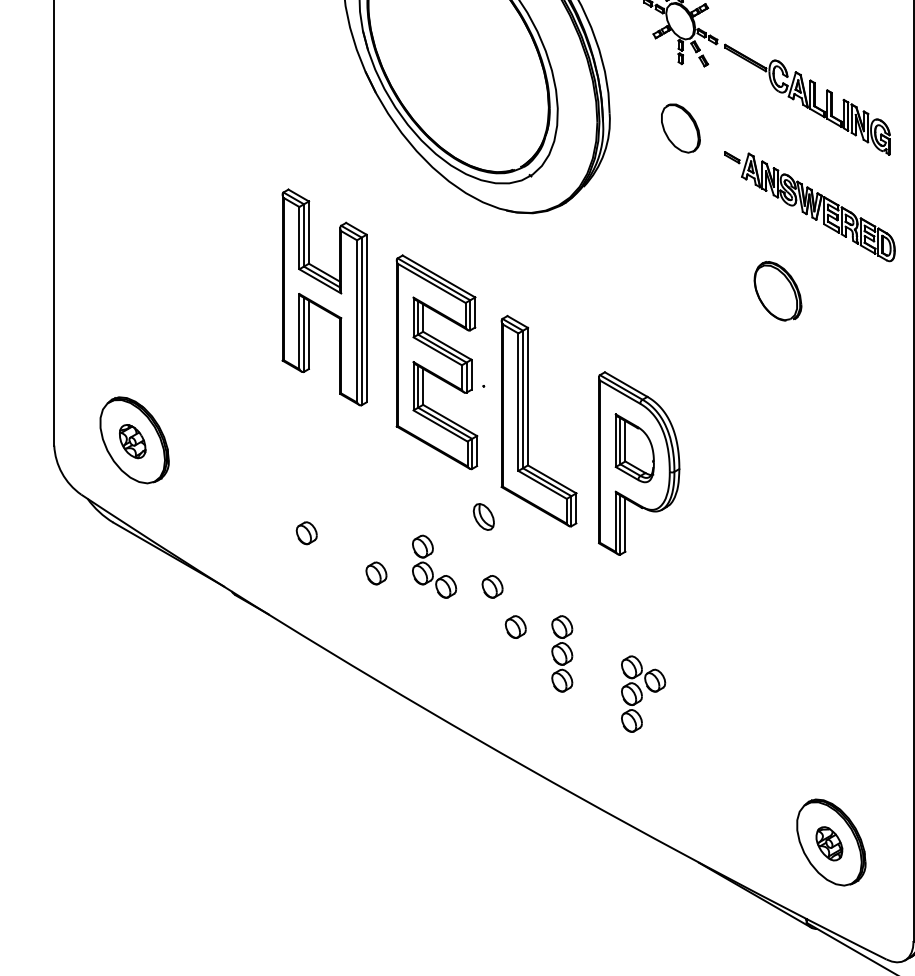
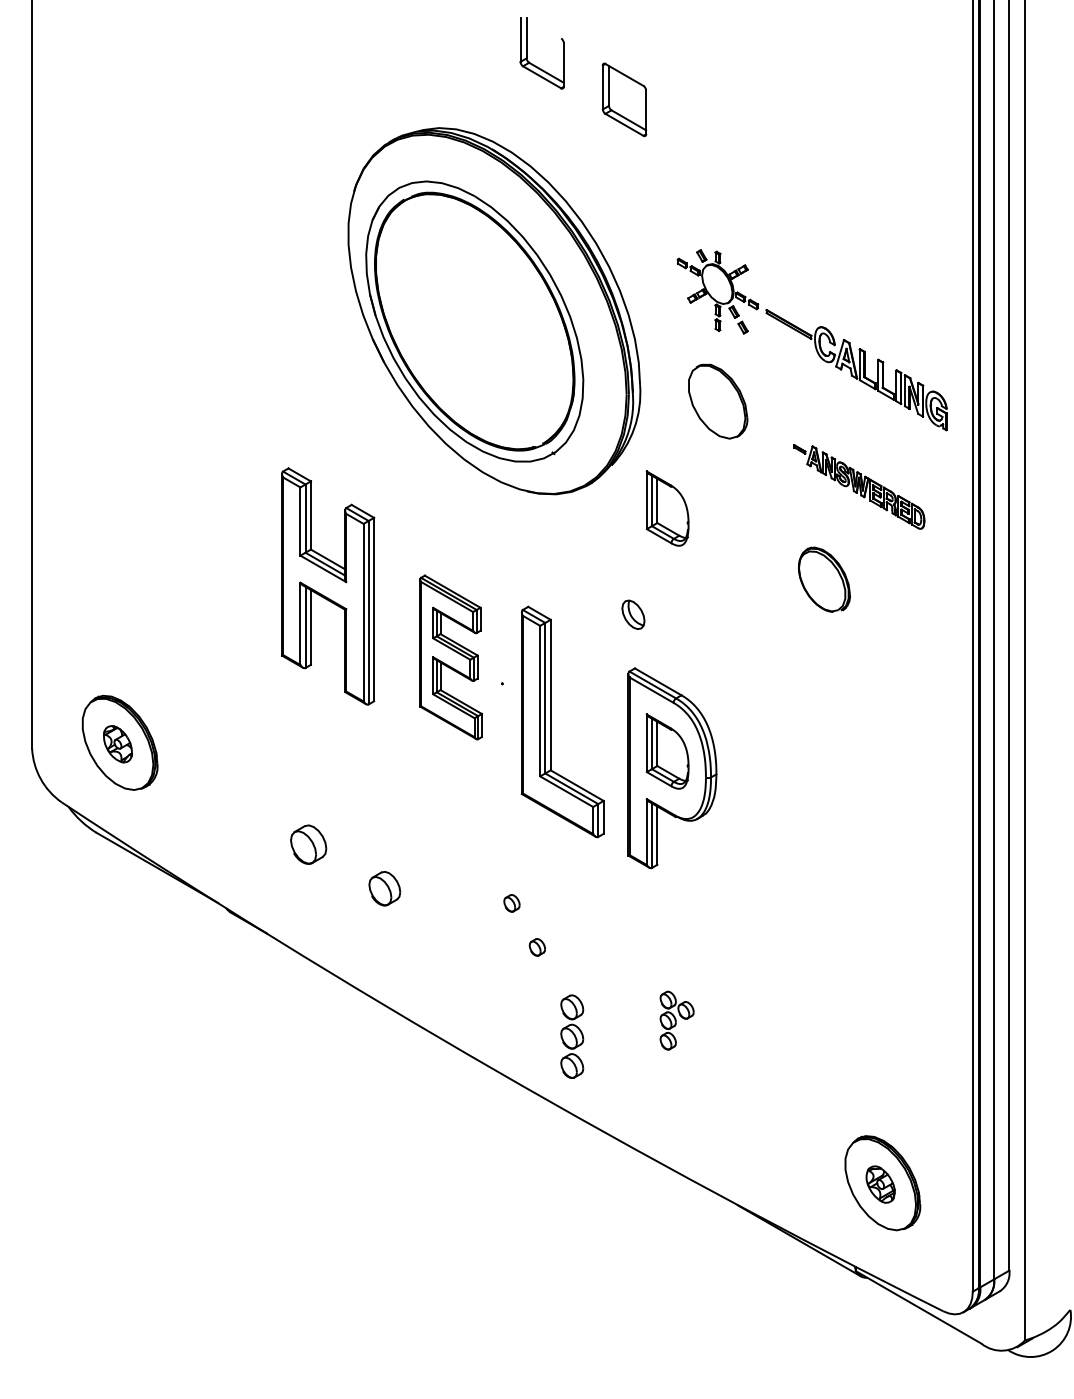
part: (680, 128) -> (717, 401), size x1.4
part: (810, 206) -> (859, 486), size x0.7
part: (634, 226) -> (667, 508), added
part: (437, 362) -> (451, 657), size x0.7
part: (483, 516) -> (633, 614), moved
part: (306, 533) -> (308, 844), size x1.6
part: (433, 566) -> (447, 881), removed
part: (376, 573) -> (384, 888), size x1.4
part: (492, 587) -> (511, 903), size x0.7
part: (515, 627) -> (537, 947), size x0.7
part: (562, 653) -> (572, 1036), moved
part: (642, 693) -> (676, 1020), size x0.7

